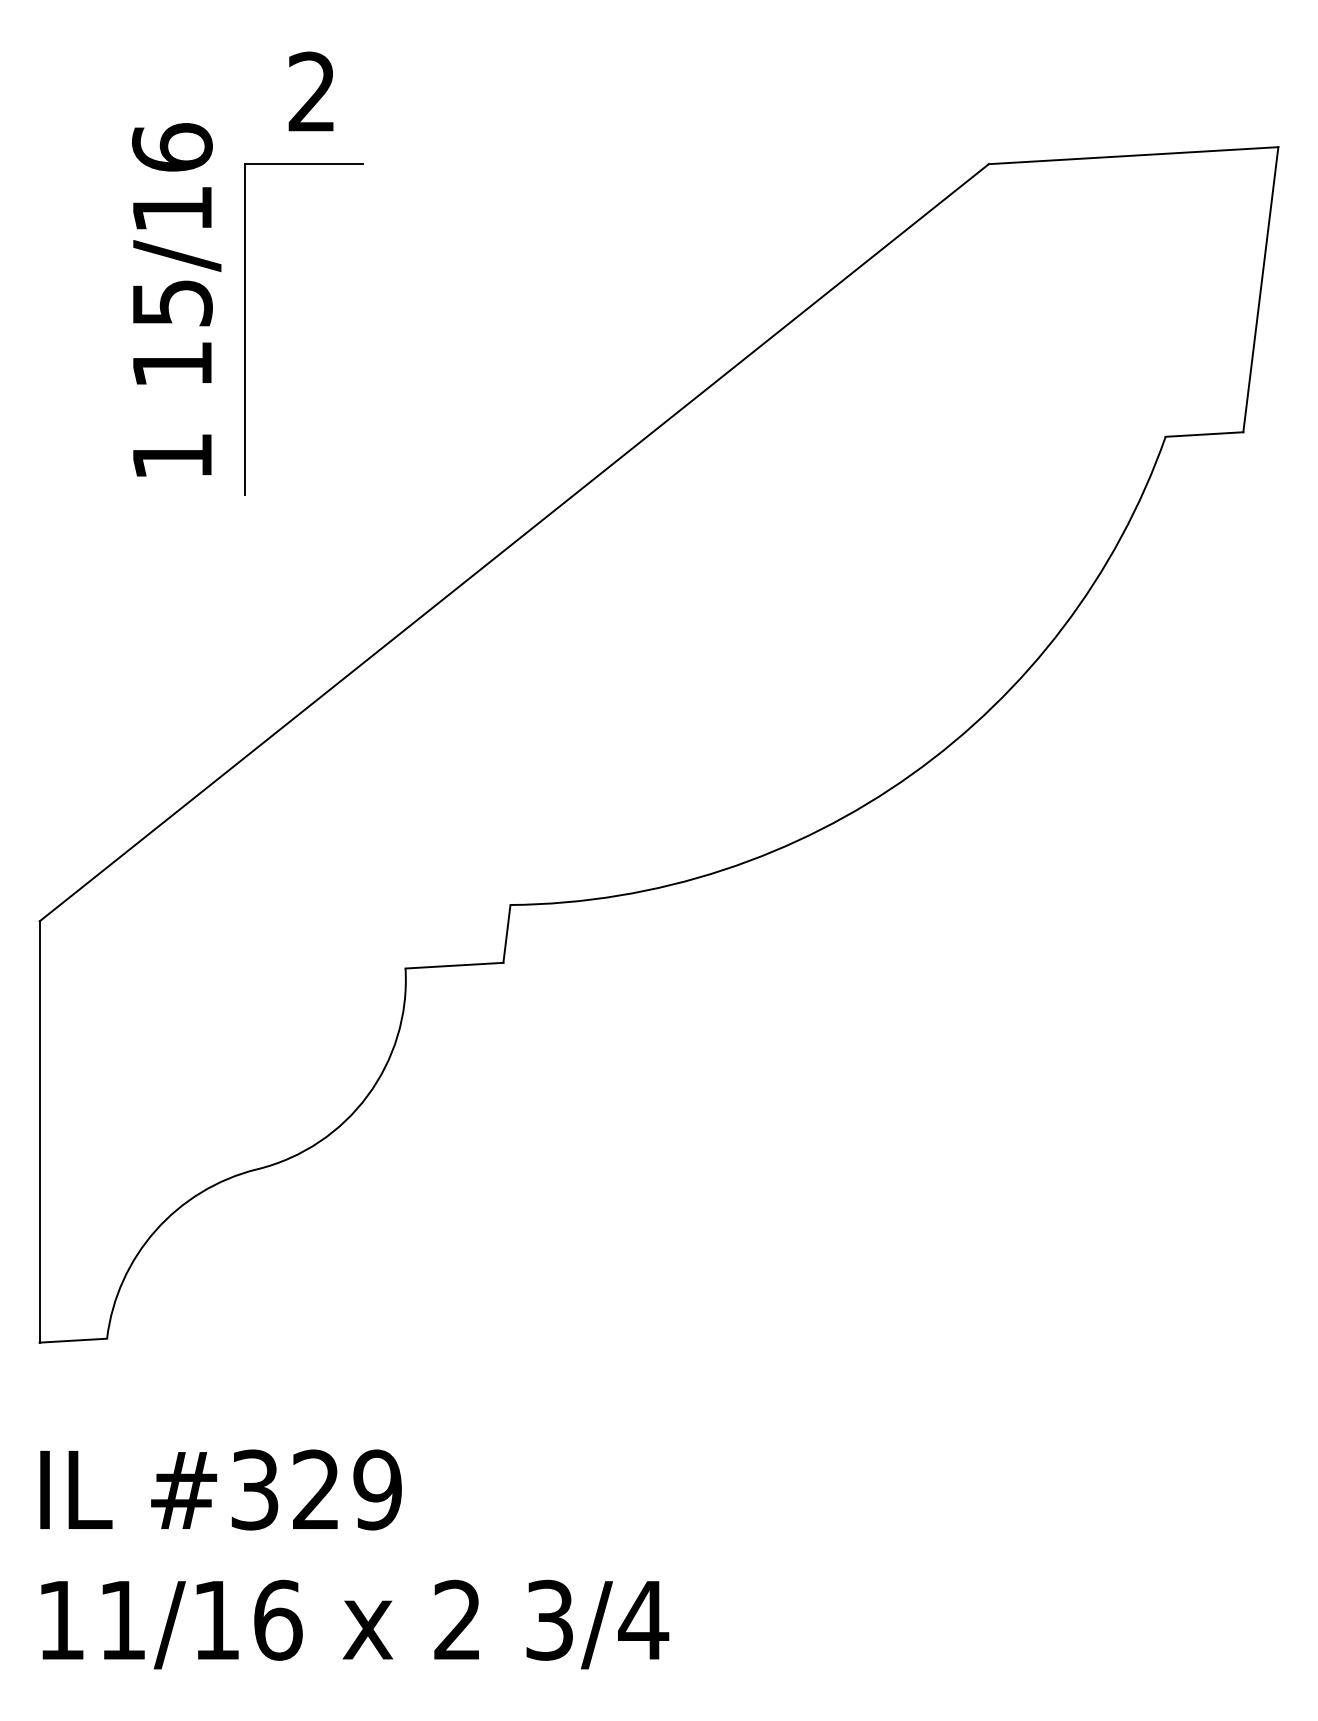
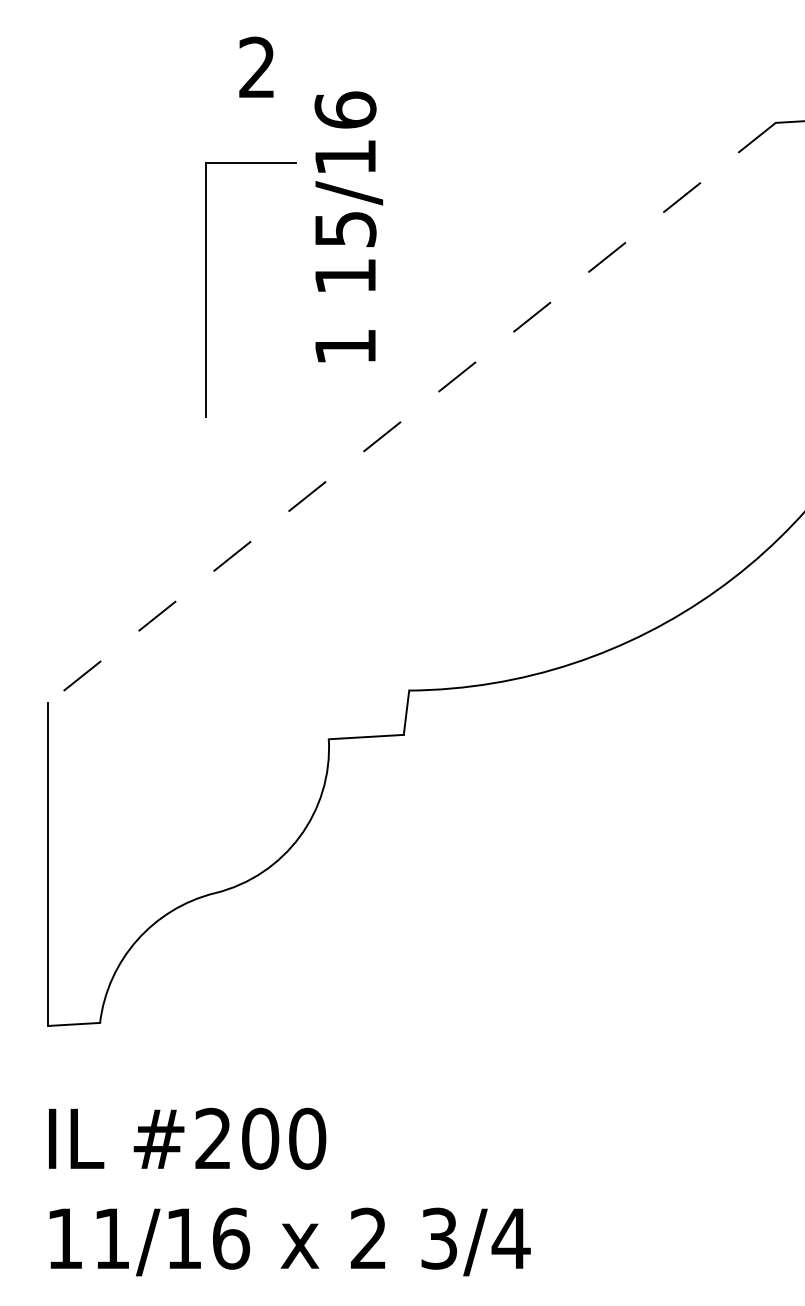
text: (176, 299) -> (348, 226), moved
part: (245, 329) -> (206, 290), moved
line: (513, 543) -> (411, 413), solid -> dashed
text: (316, 1489) -> (260, 1138), #329 -> #200

